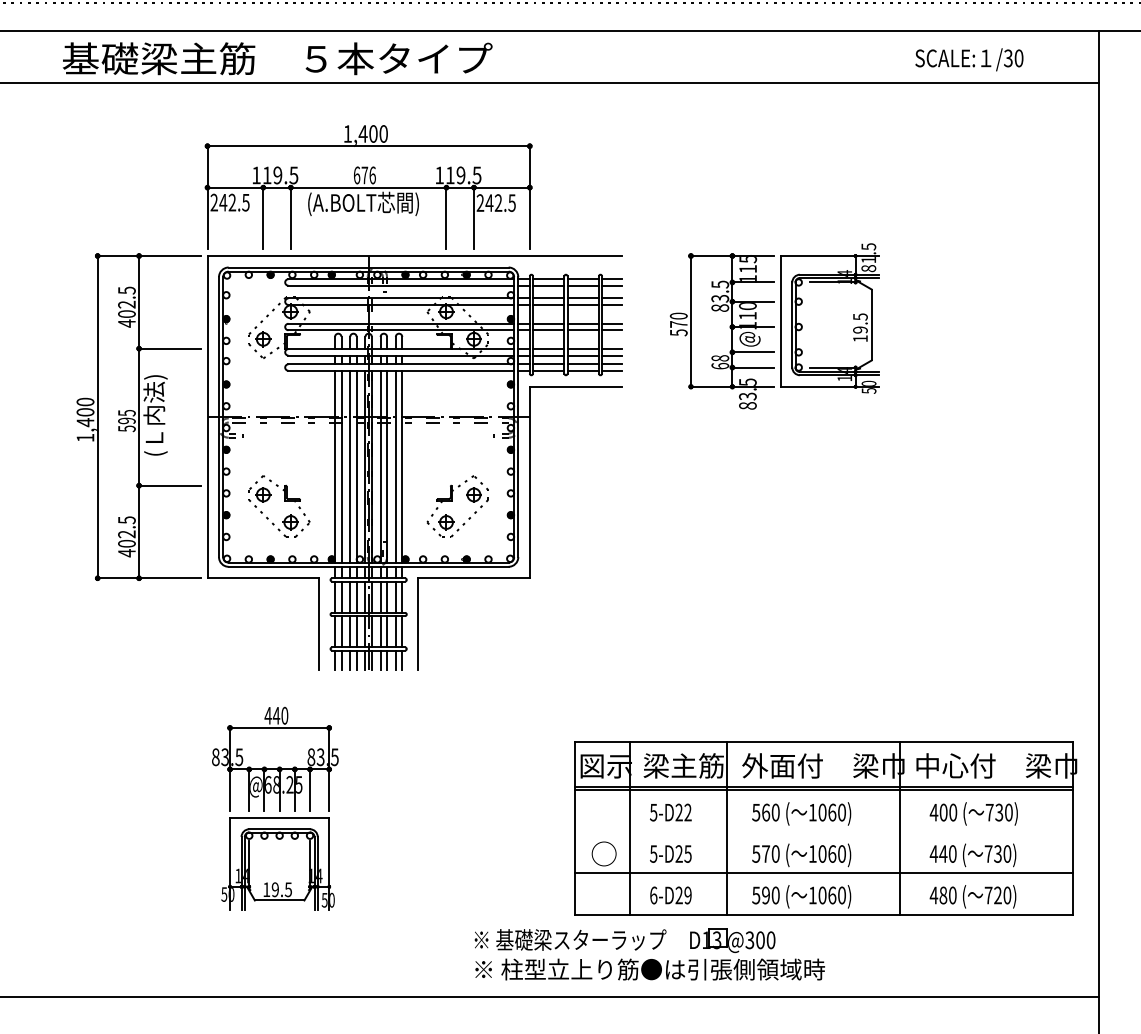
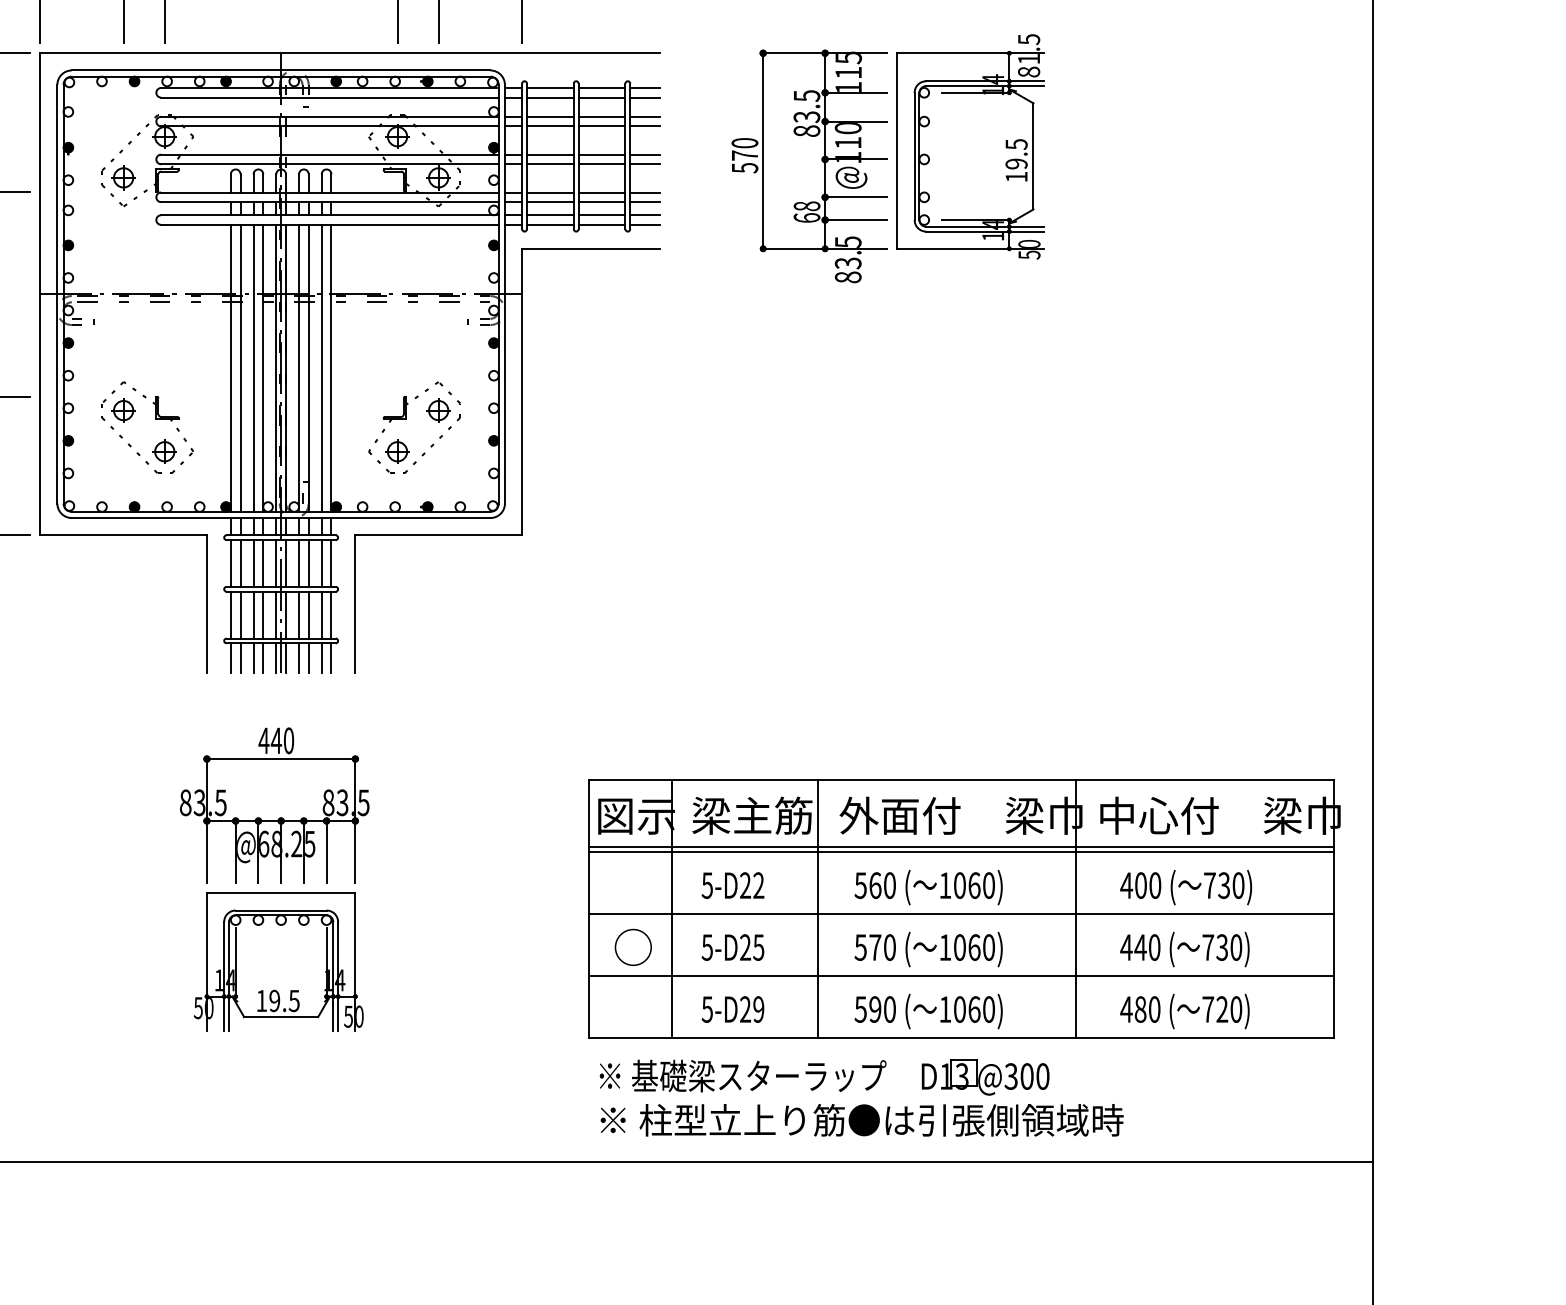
part: (275, 808) -> (274, 879), moved
line: (823, 831) -> (961, 913), added
text: (653, 895) -> (707, 1009), 6-D29 -> 5-D29
part: (649, 954) -> (861, 1097), moved

